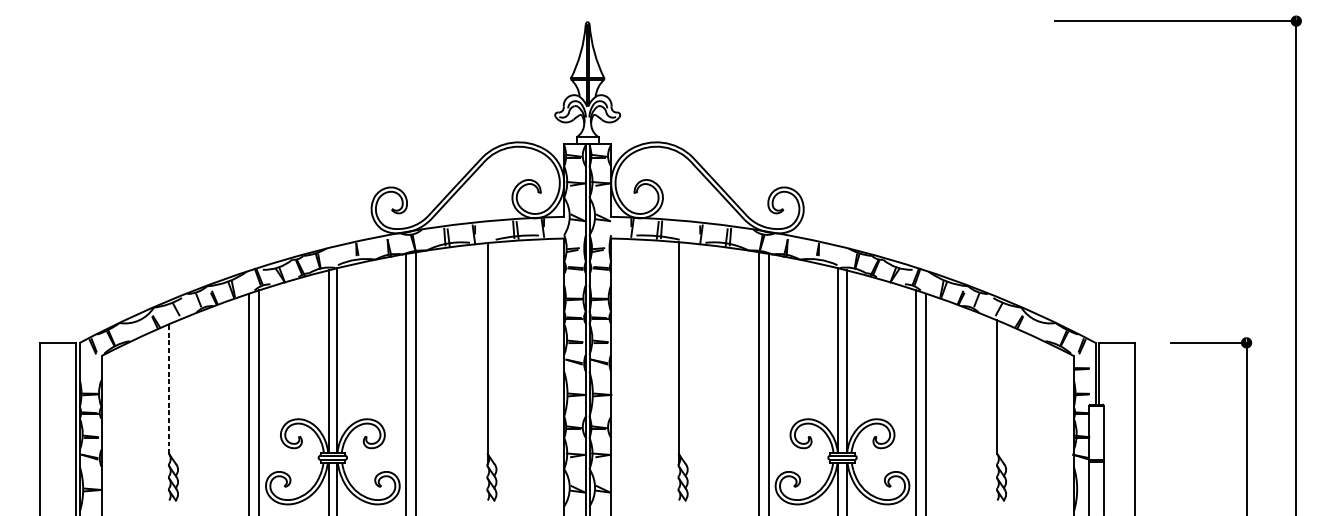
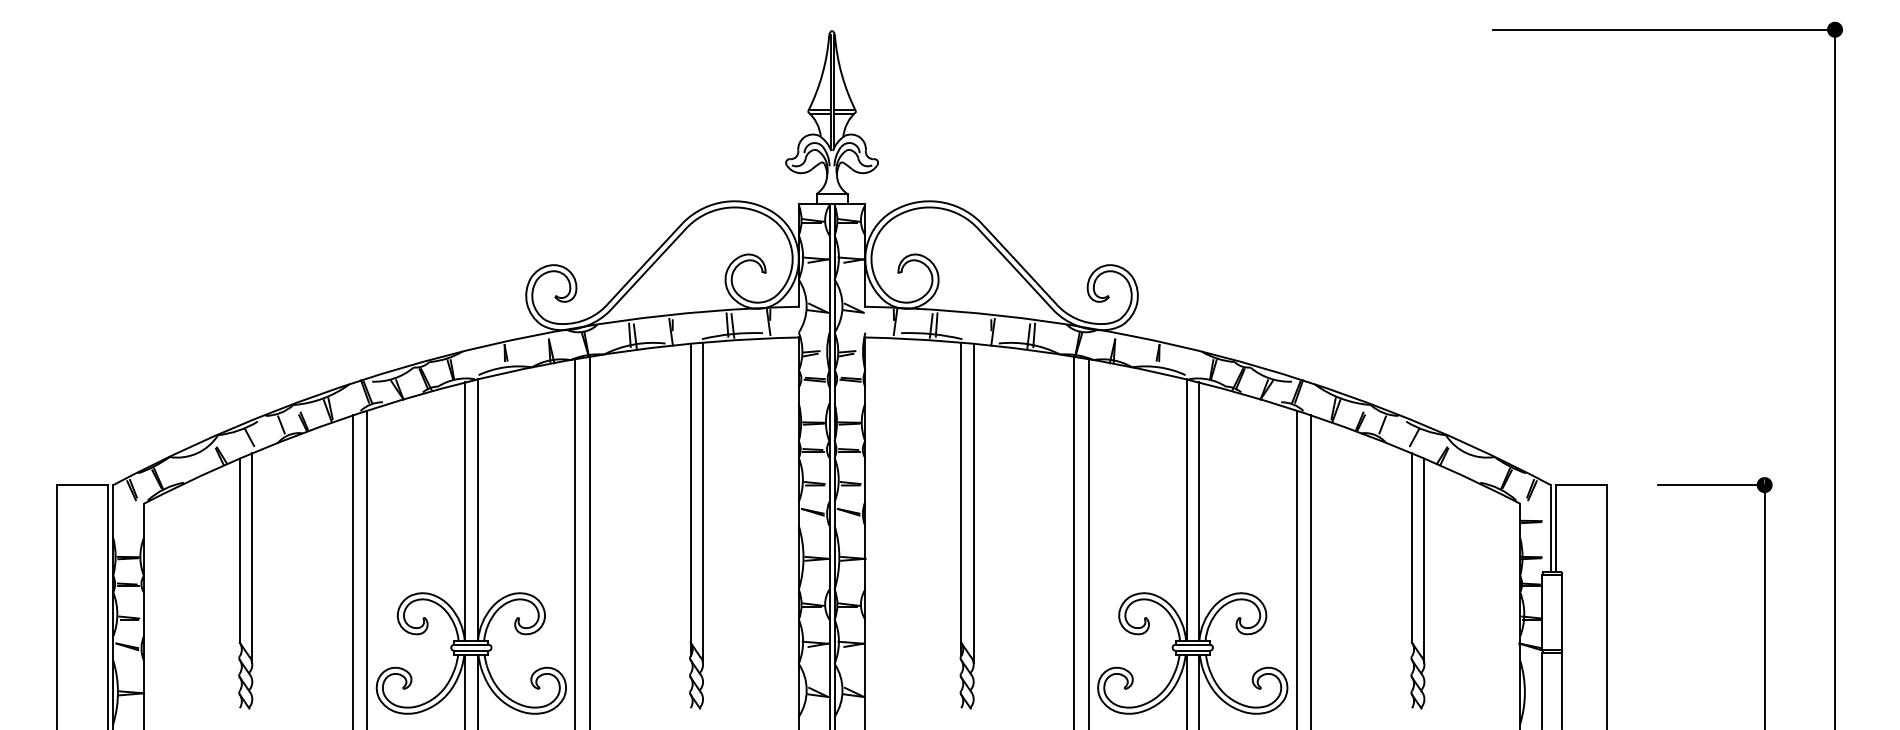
line: (496, 355) -> (702, 502), added
line: (687, 355) -> (973, 502), added
line: (169, 389) -> (239, 550), dashed -> solid
line: (178, 394) -> (252, 557), added
line: (1006, 396) -> (1424, 560), added

